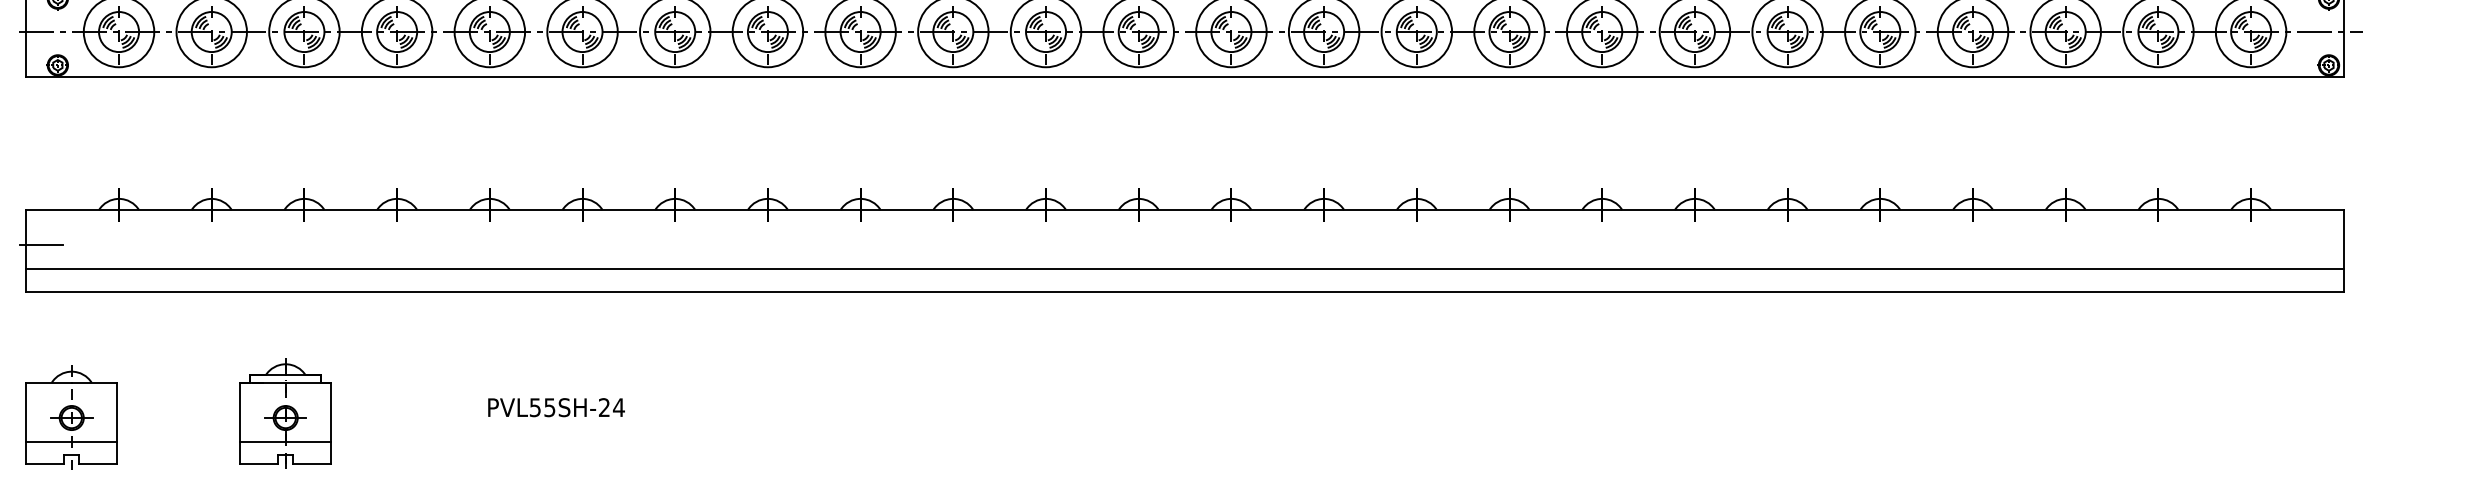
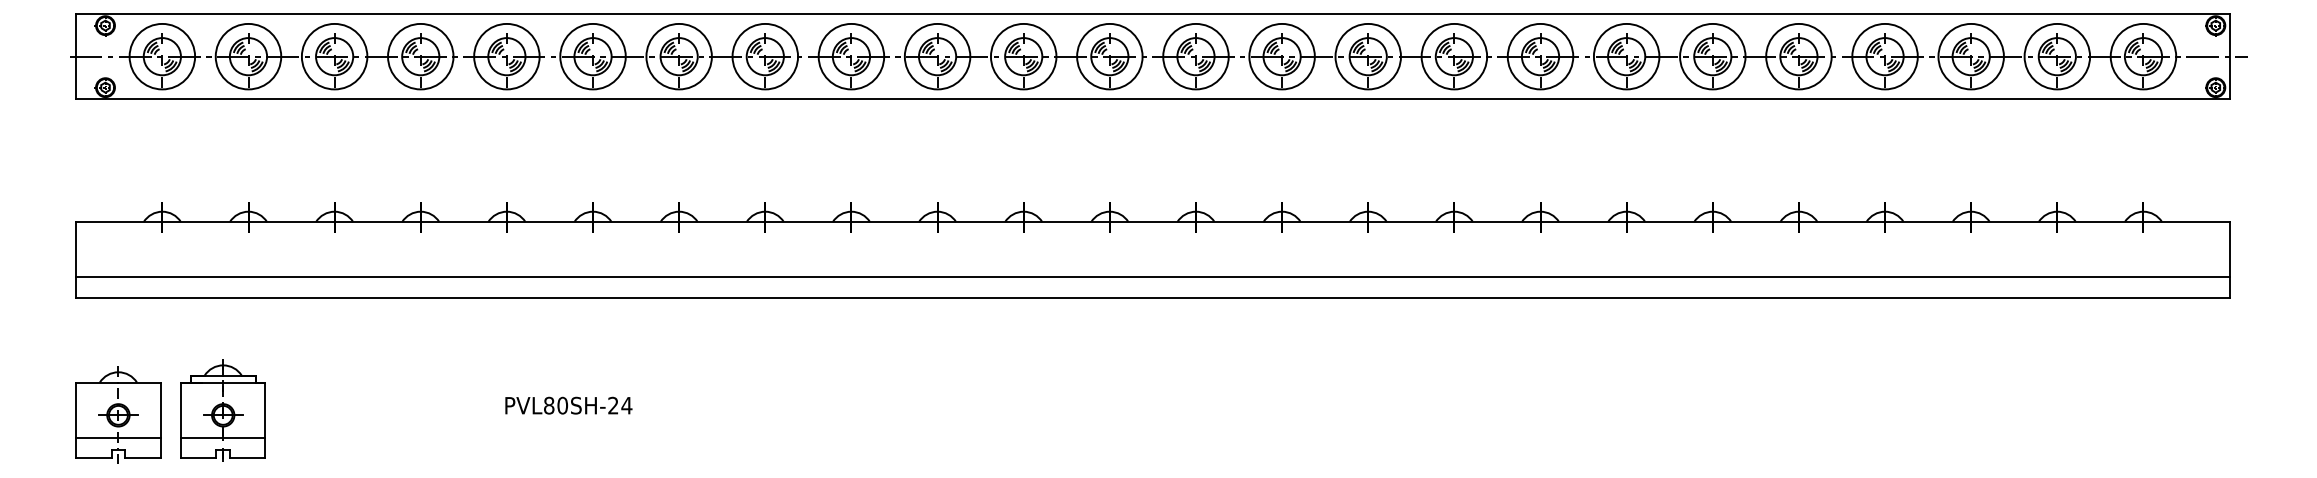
line: (40, 244) -> (89, 254), removed
text: (543, 407) -> (556, 405), PVL55SH-24 -> PVL80SH-24
part: (284, 412) -> (222, 410), moved

